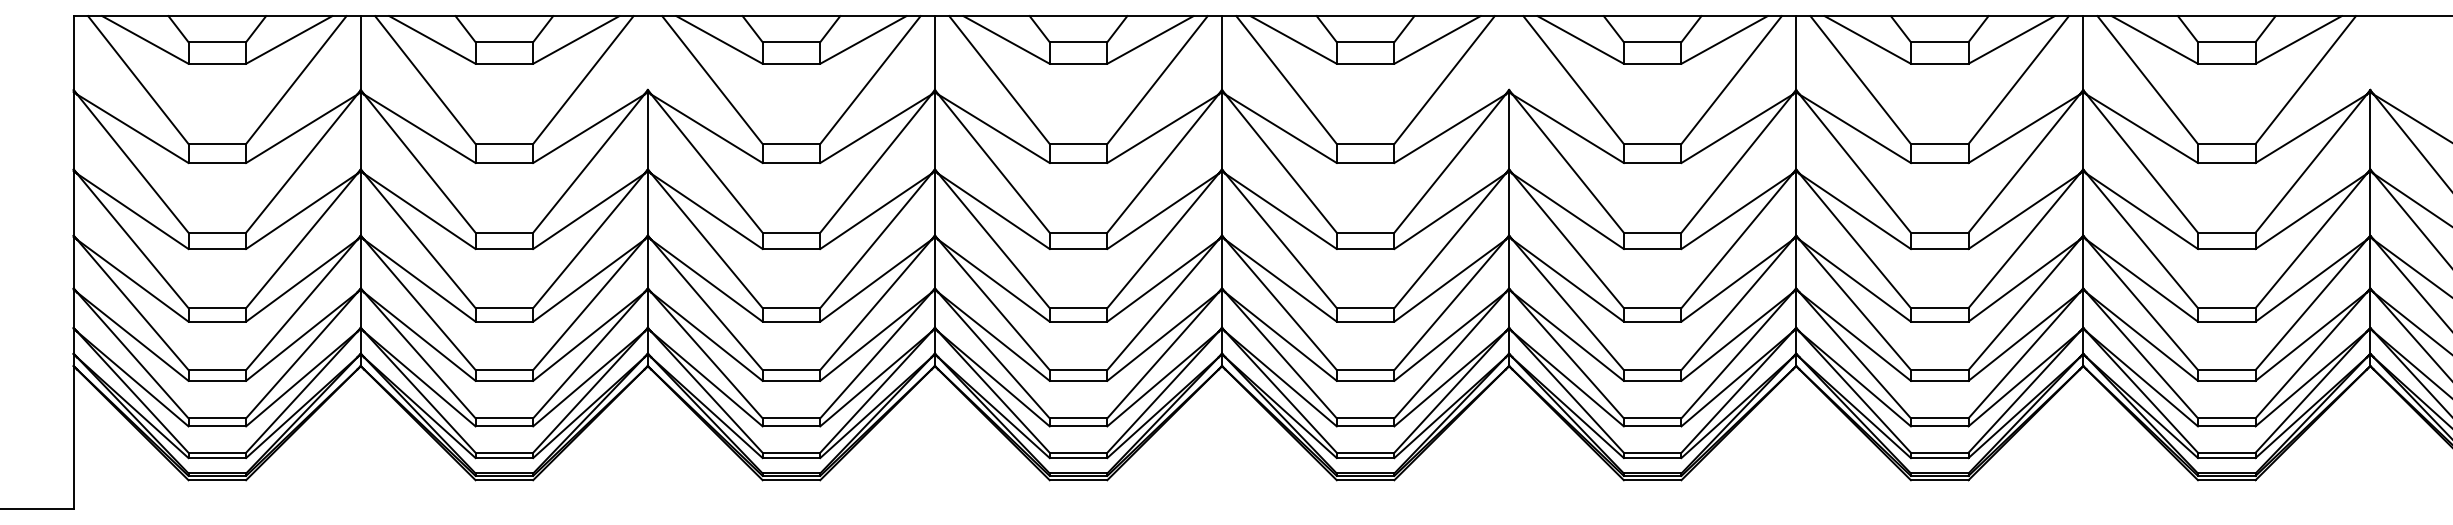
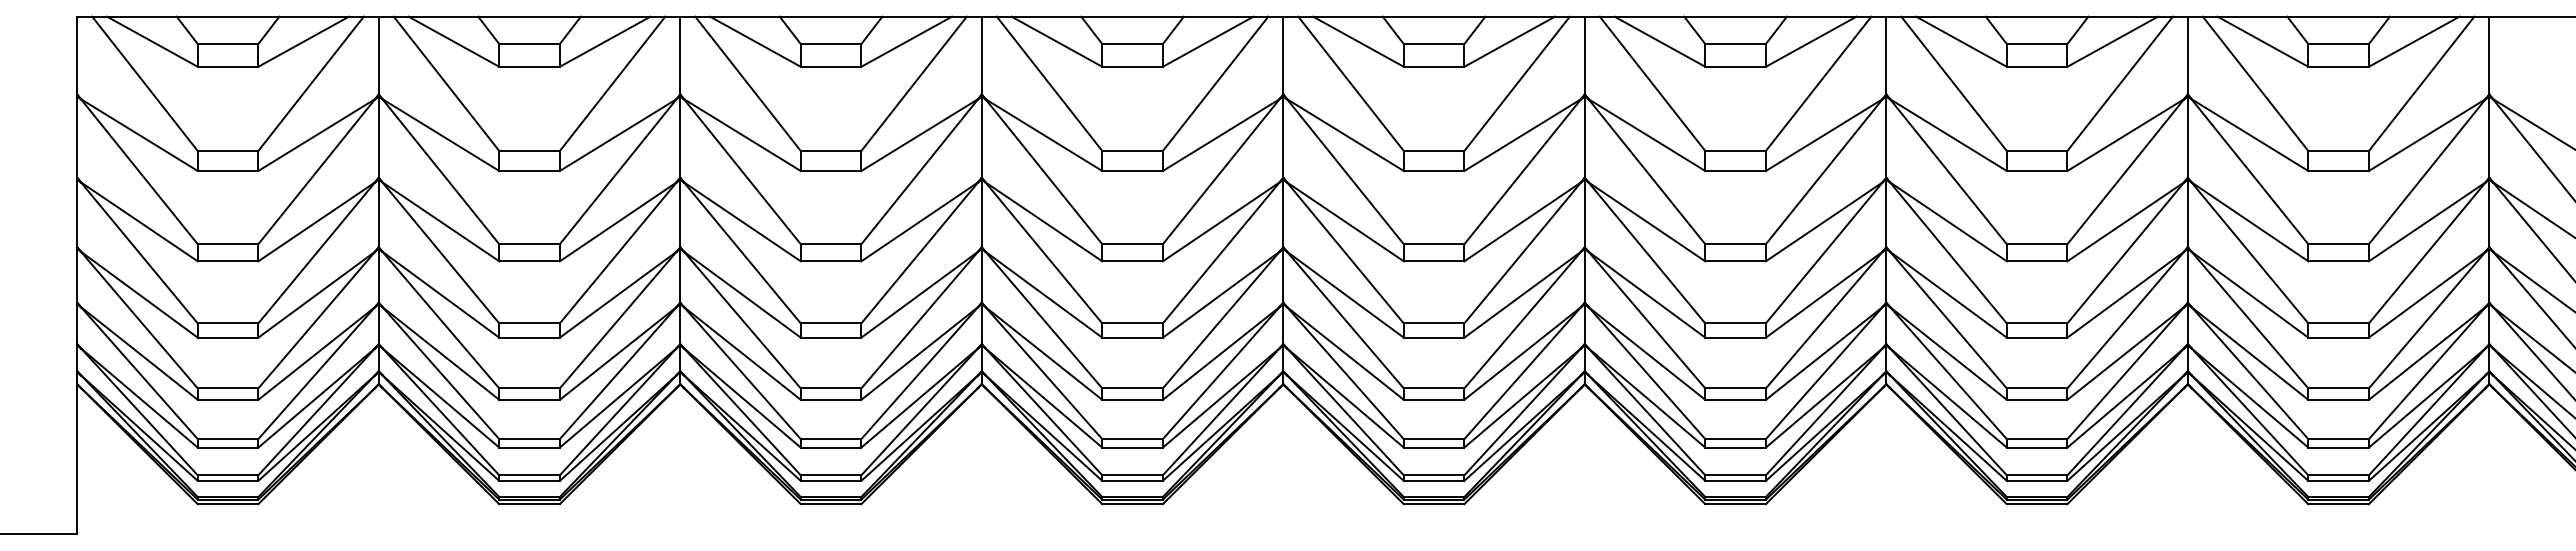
line: (648, 53) -> (680, 55), added
line: (1508, 53) -> (1584, 55), added
line: (2370, 53) -> (2489, 55), added

